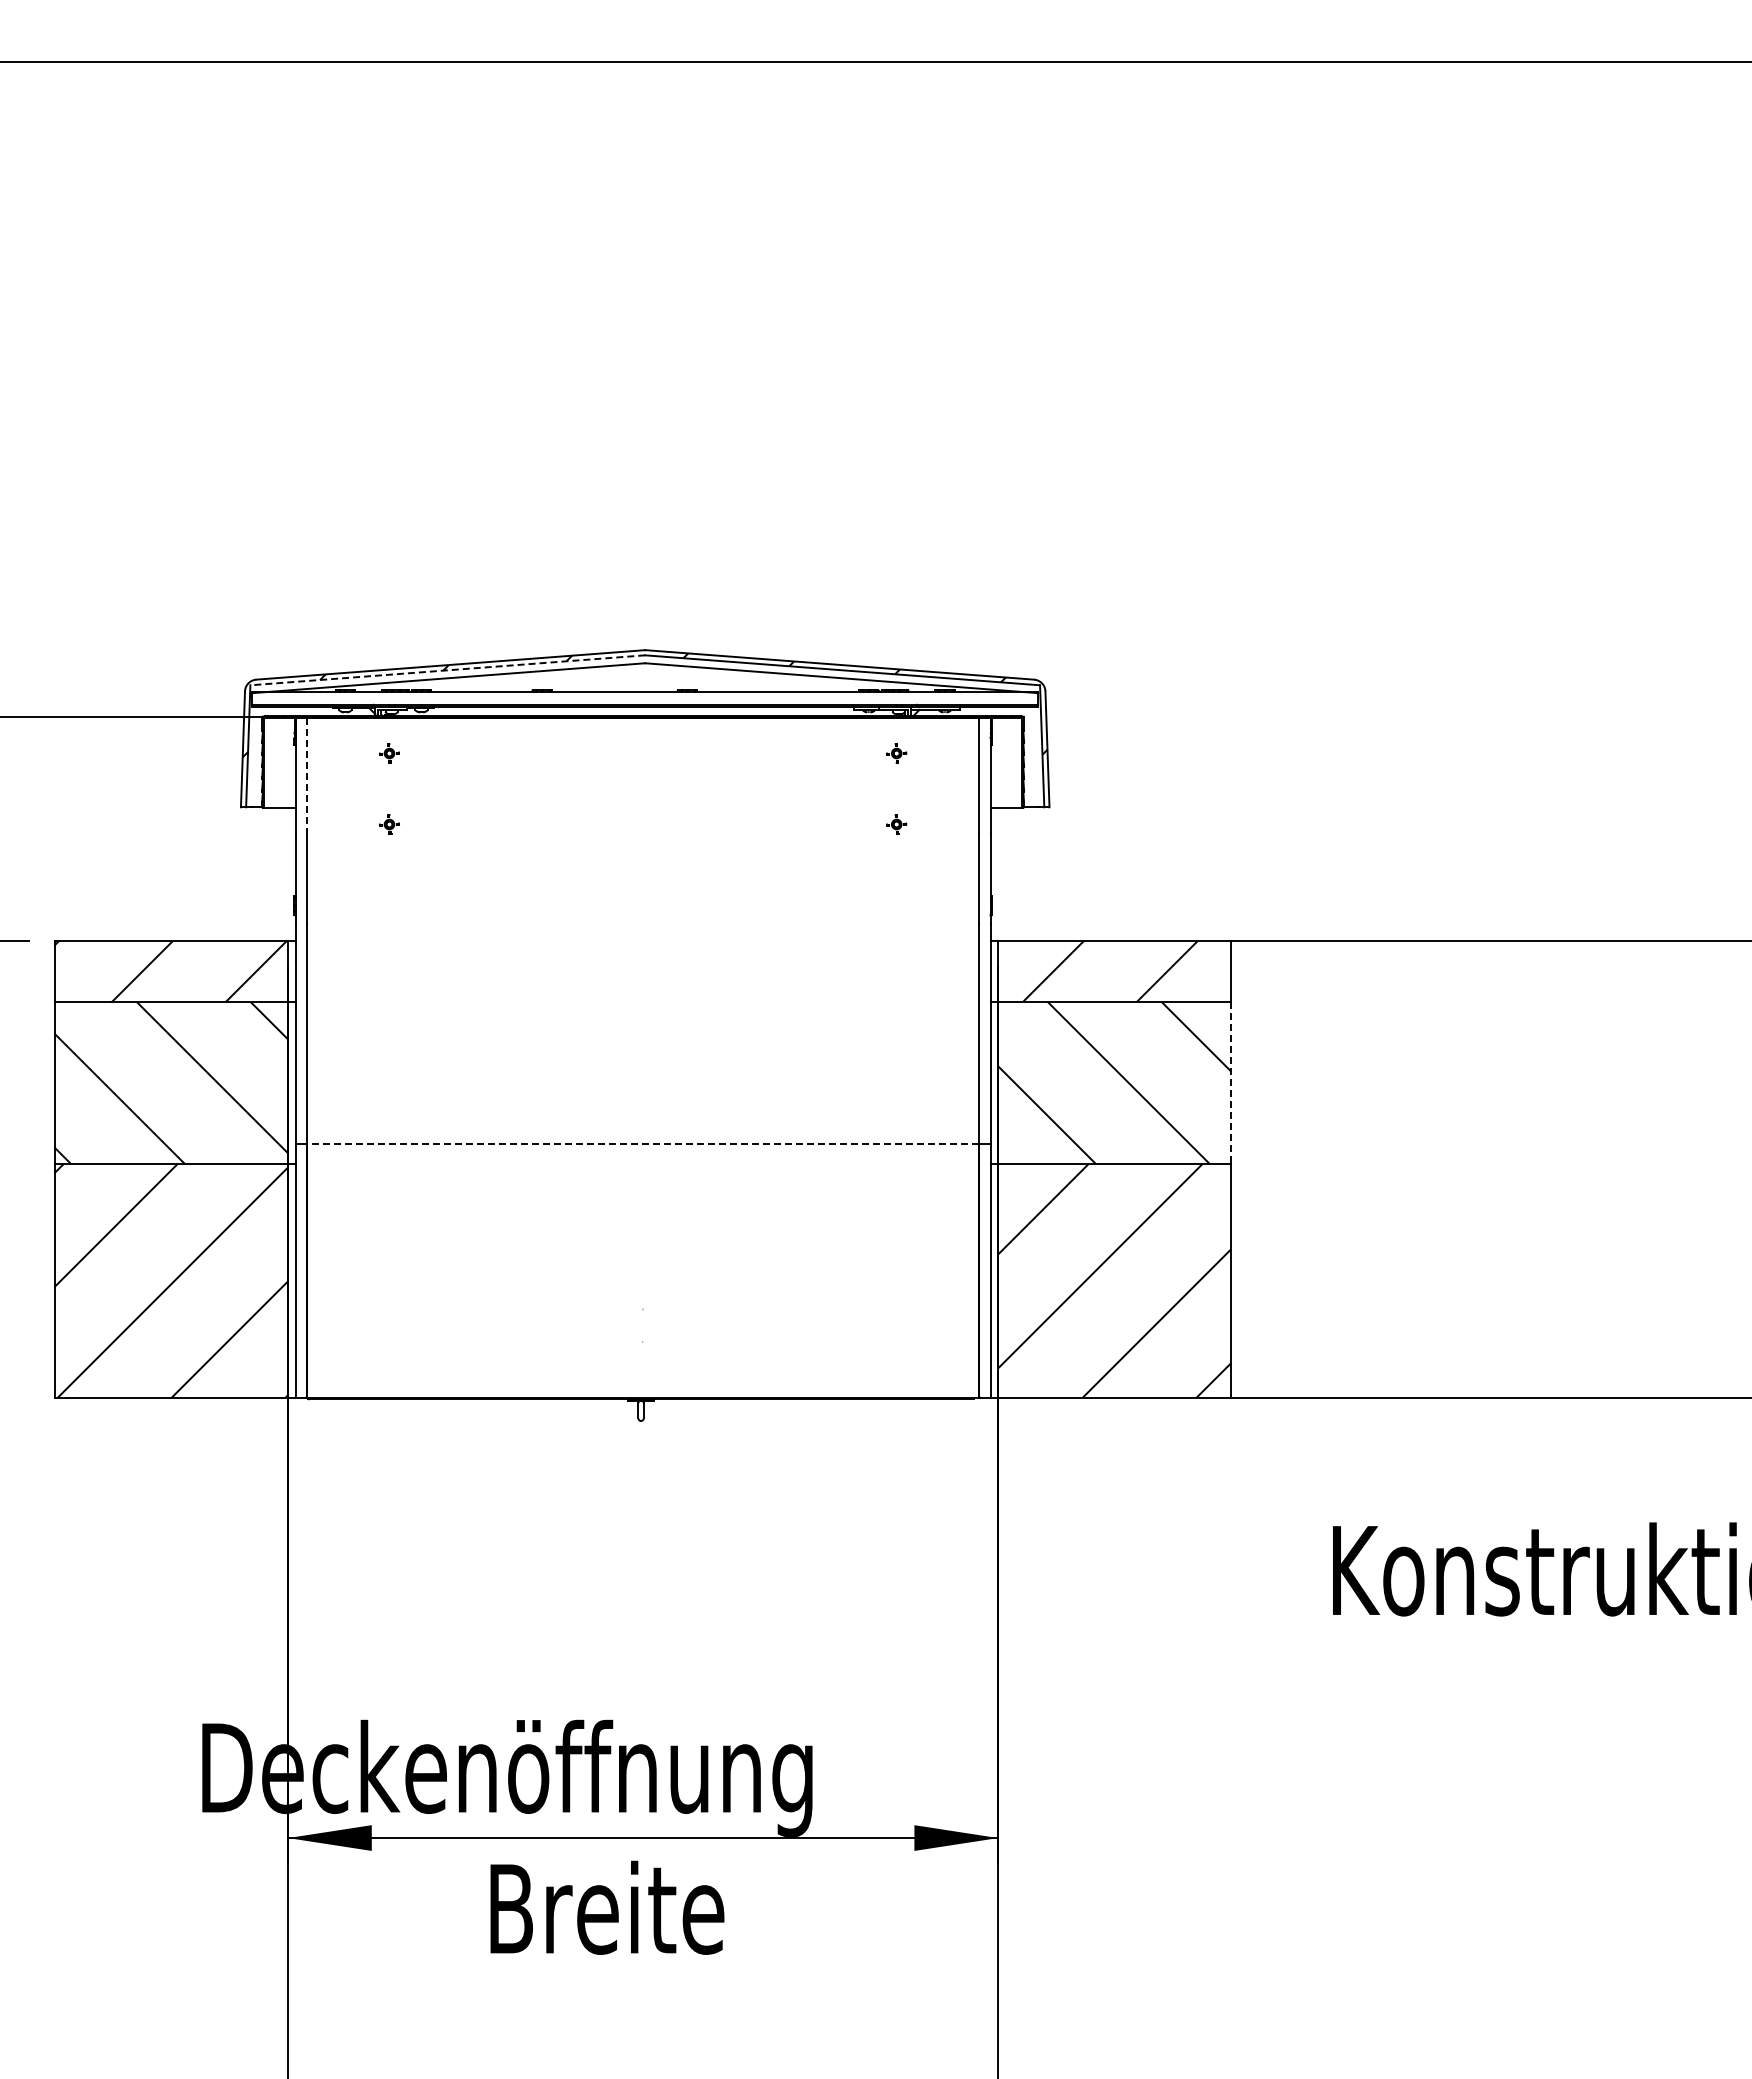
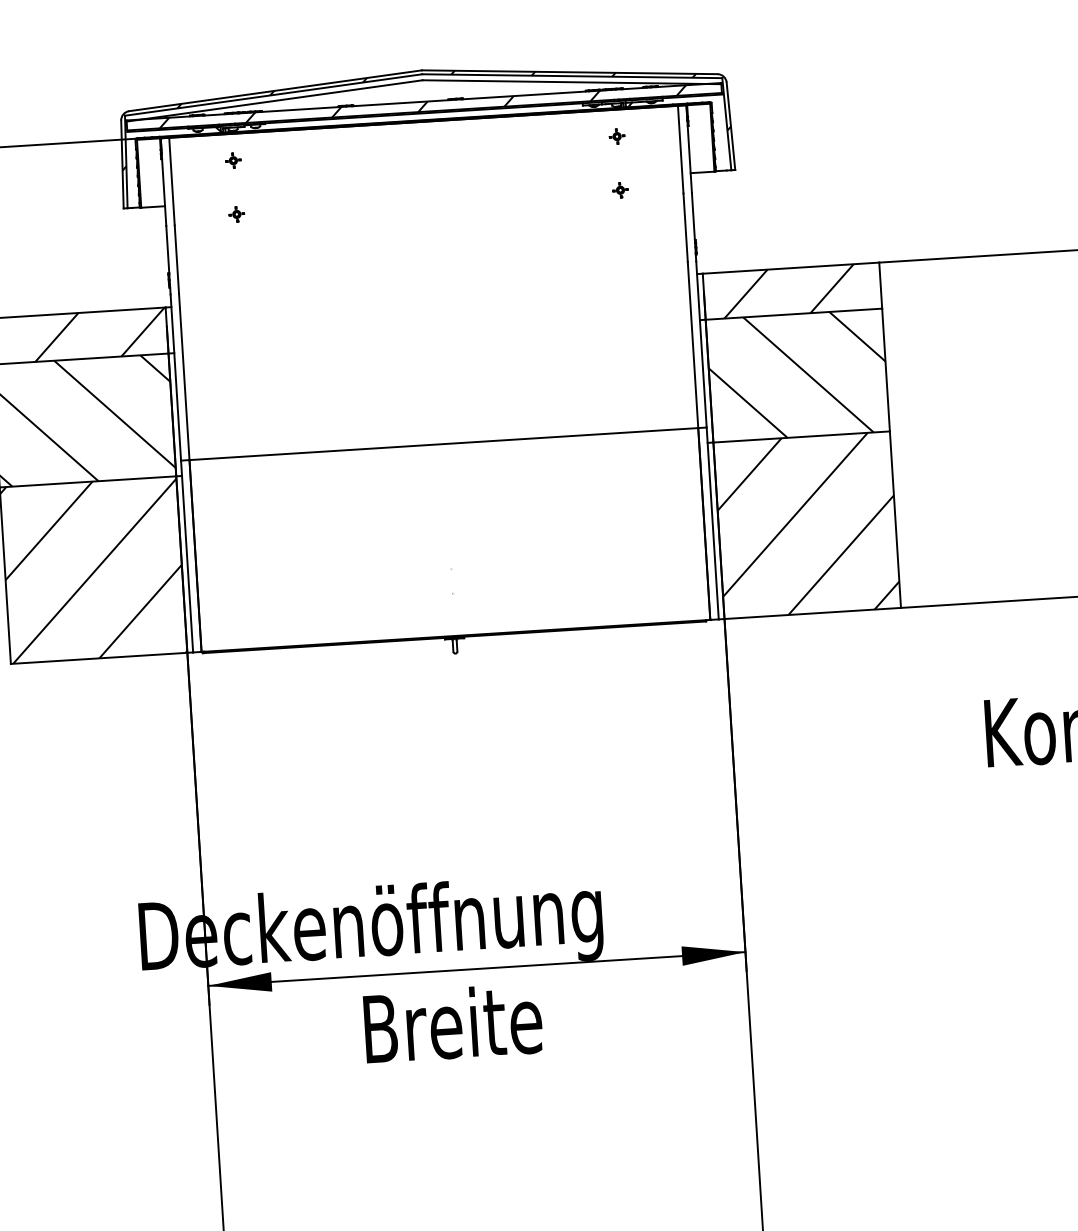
line: (447, 670) -> (273, 95), dashed -> solid
hatch: (643, 697) -> (422, 106), added
line: (306, 775) -> (171, 181), dashed -> solid
line: (1231, 1083) -> (886, 370), dashed -> solid
line: (642, 1144) -> (443, 444), dashed -> solid

